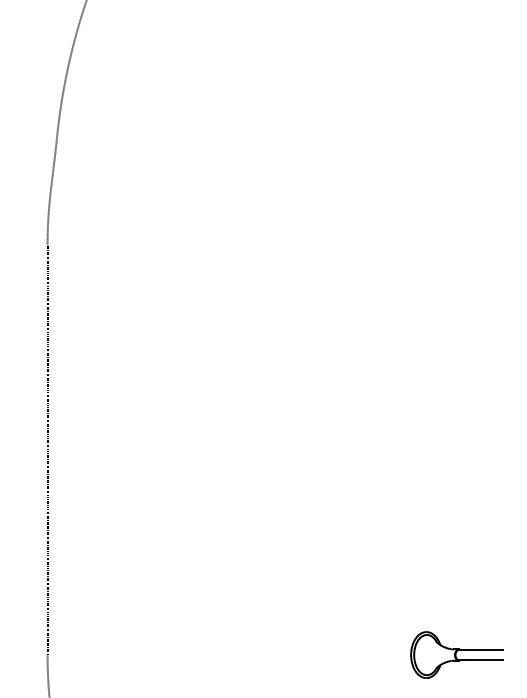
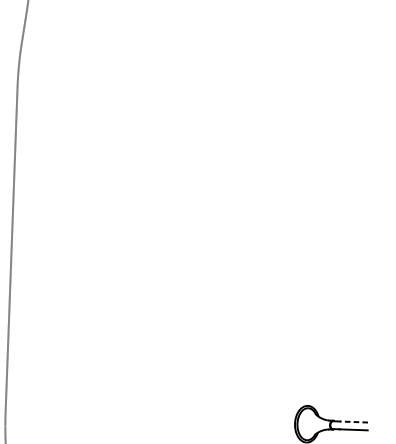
line: (484, 650) -> (353, 422), solid -> dashed

